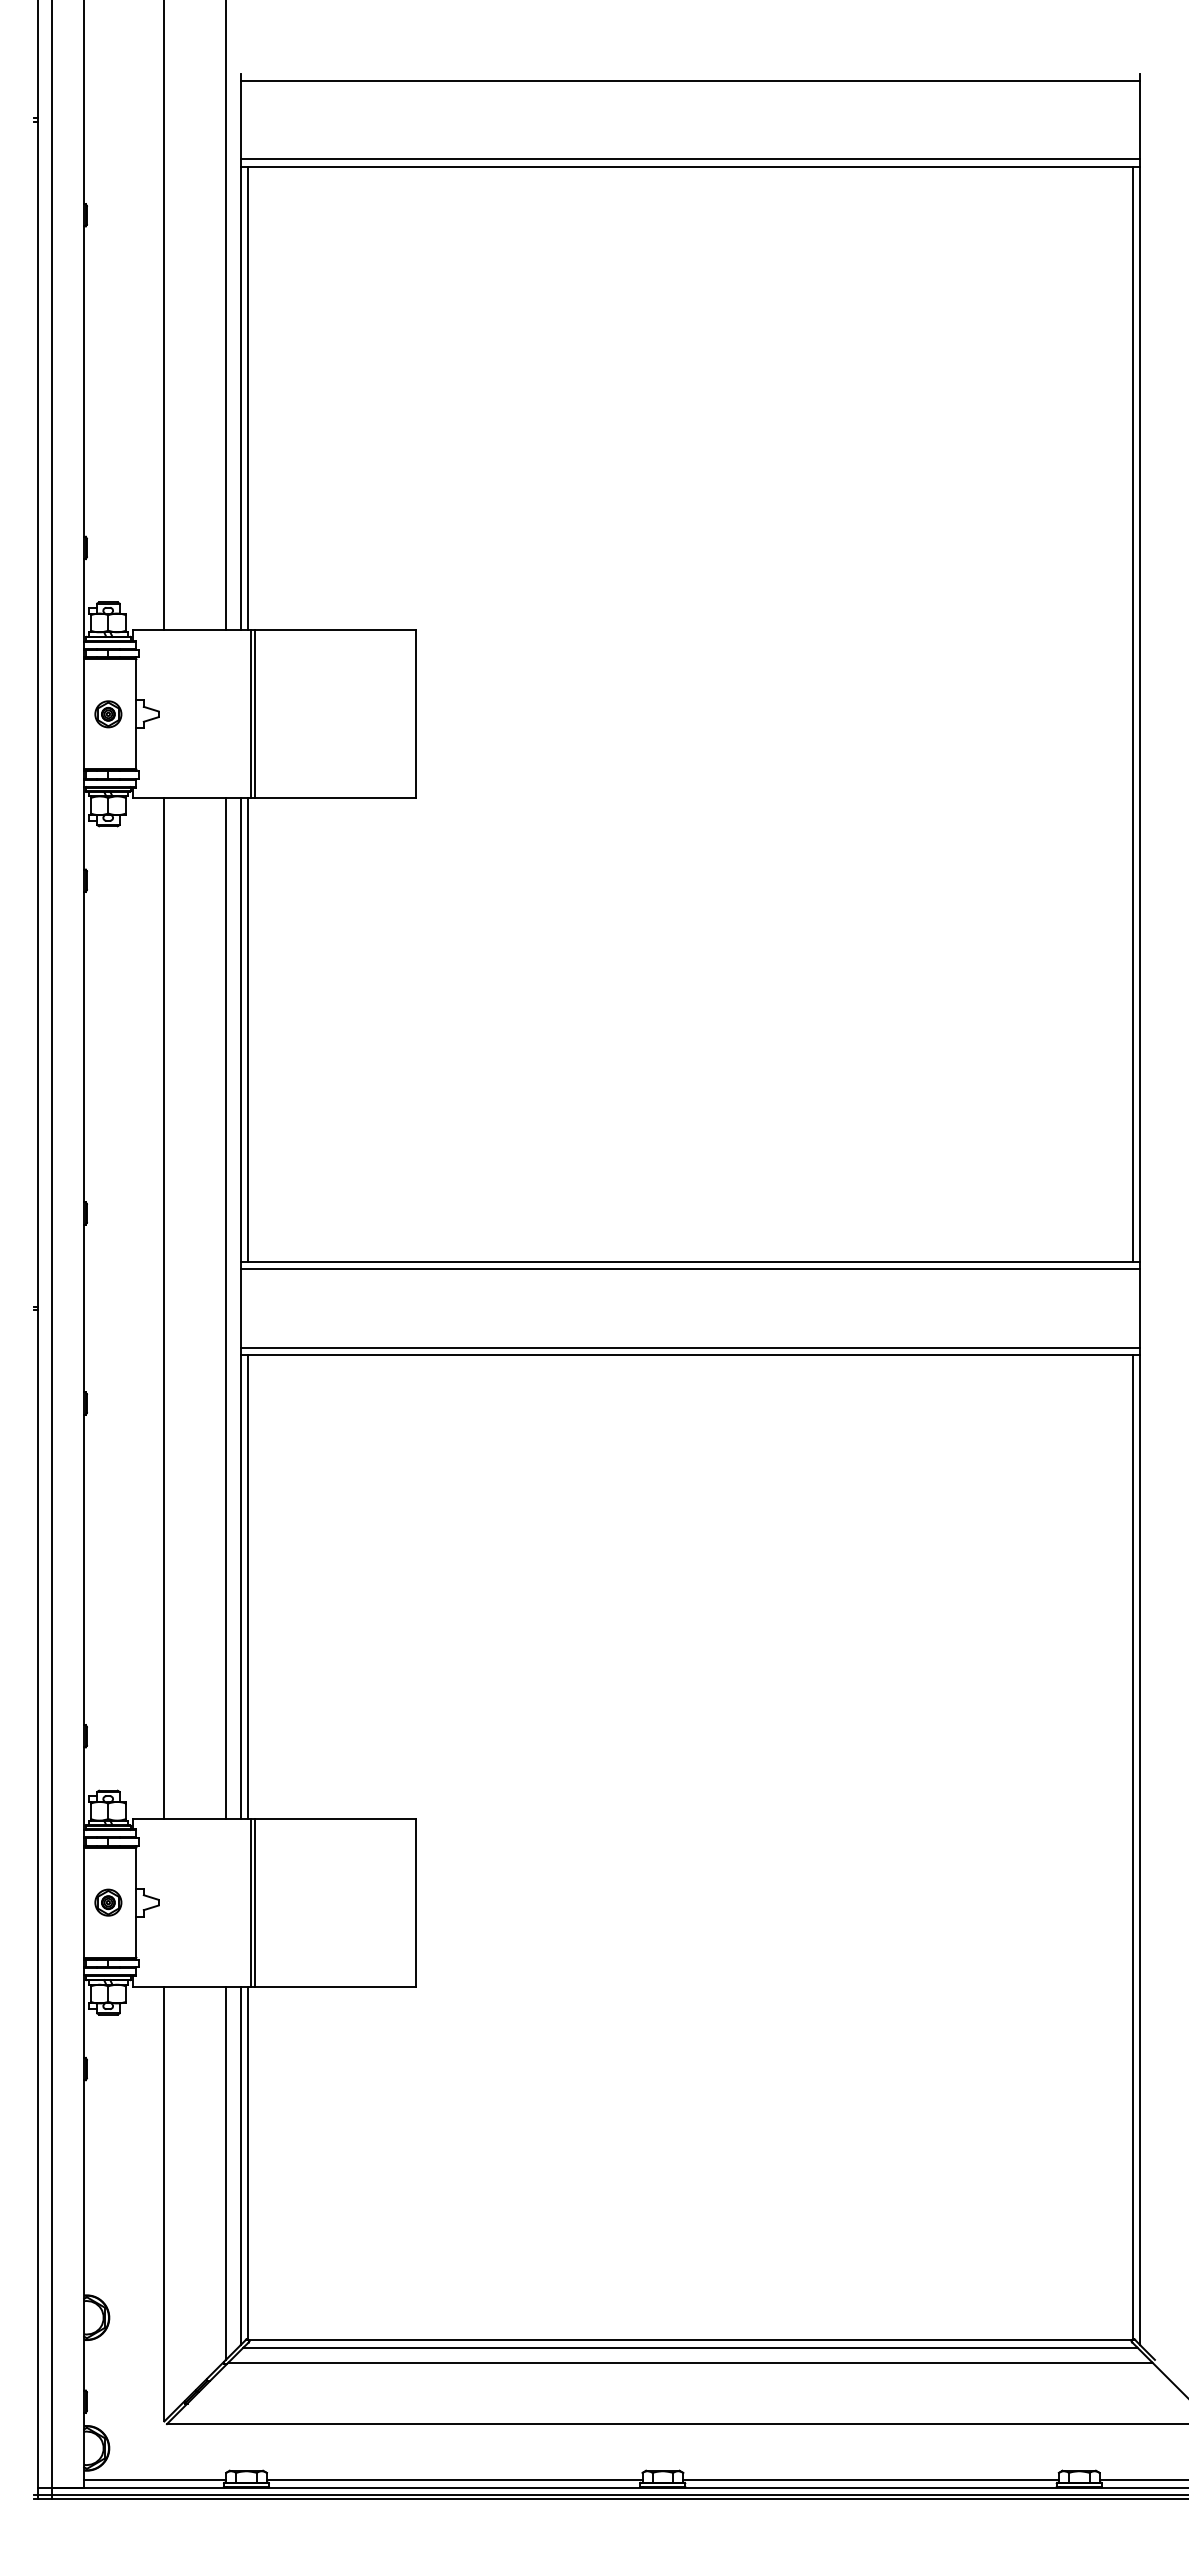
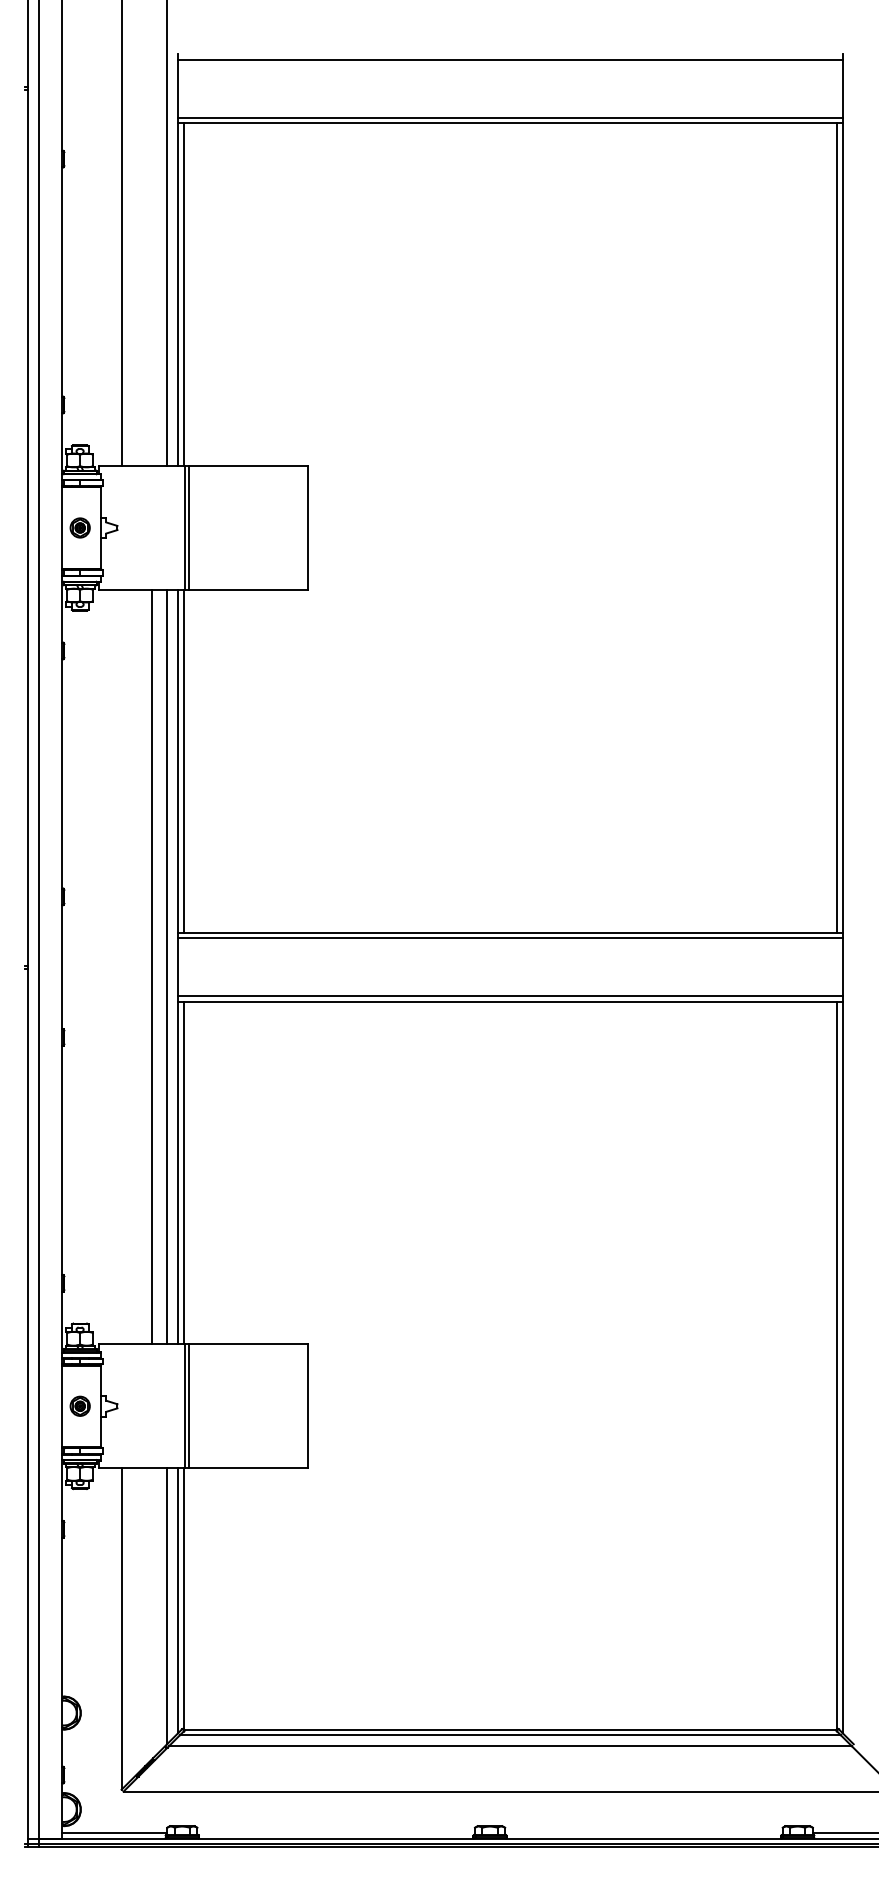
line: (164, 1308) -> (151, 967), moved
line: (454, 2480) -> (336, 1833), removed
line: (870, 2480) -> (643, 1833), removed

